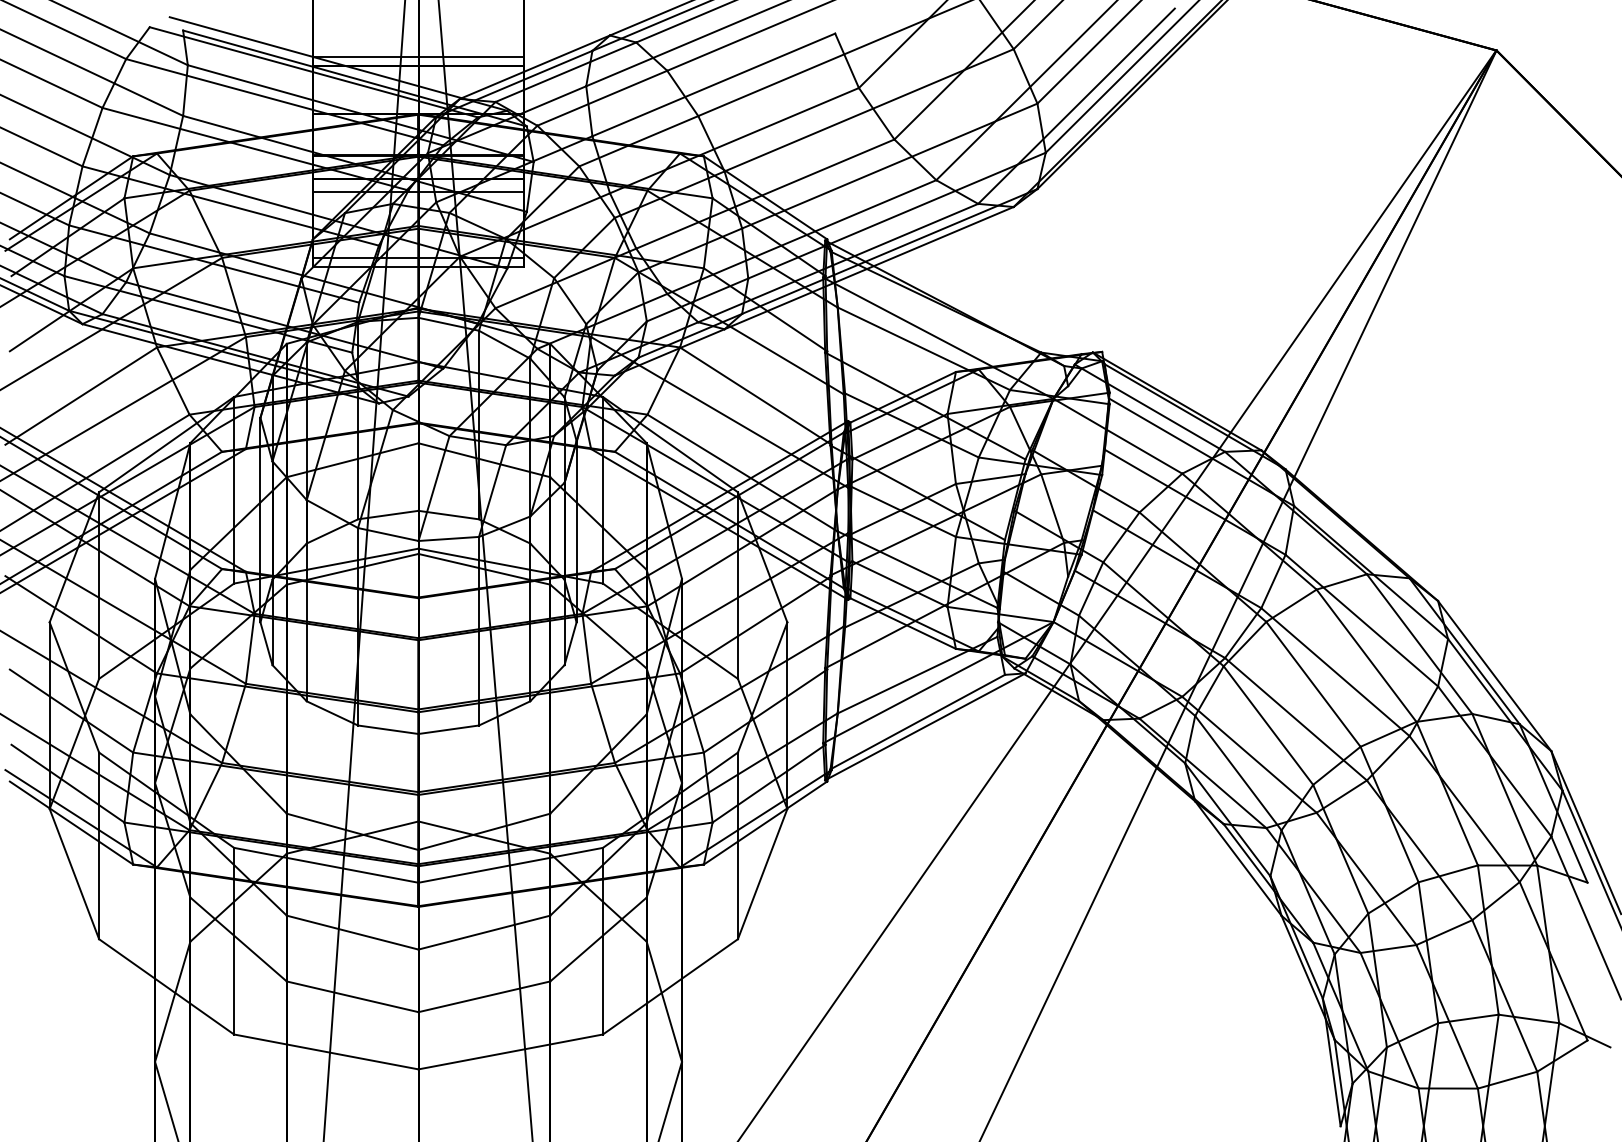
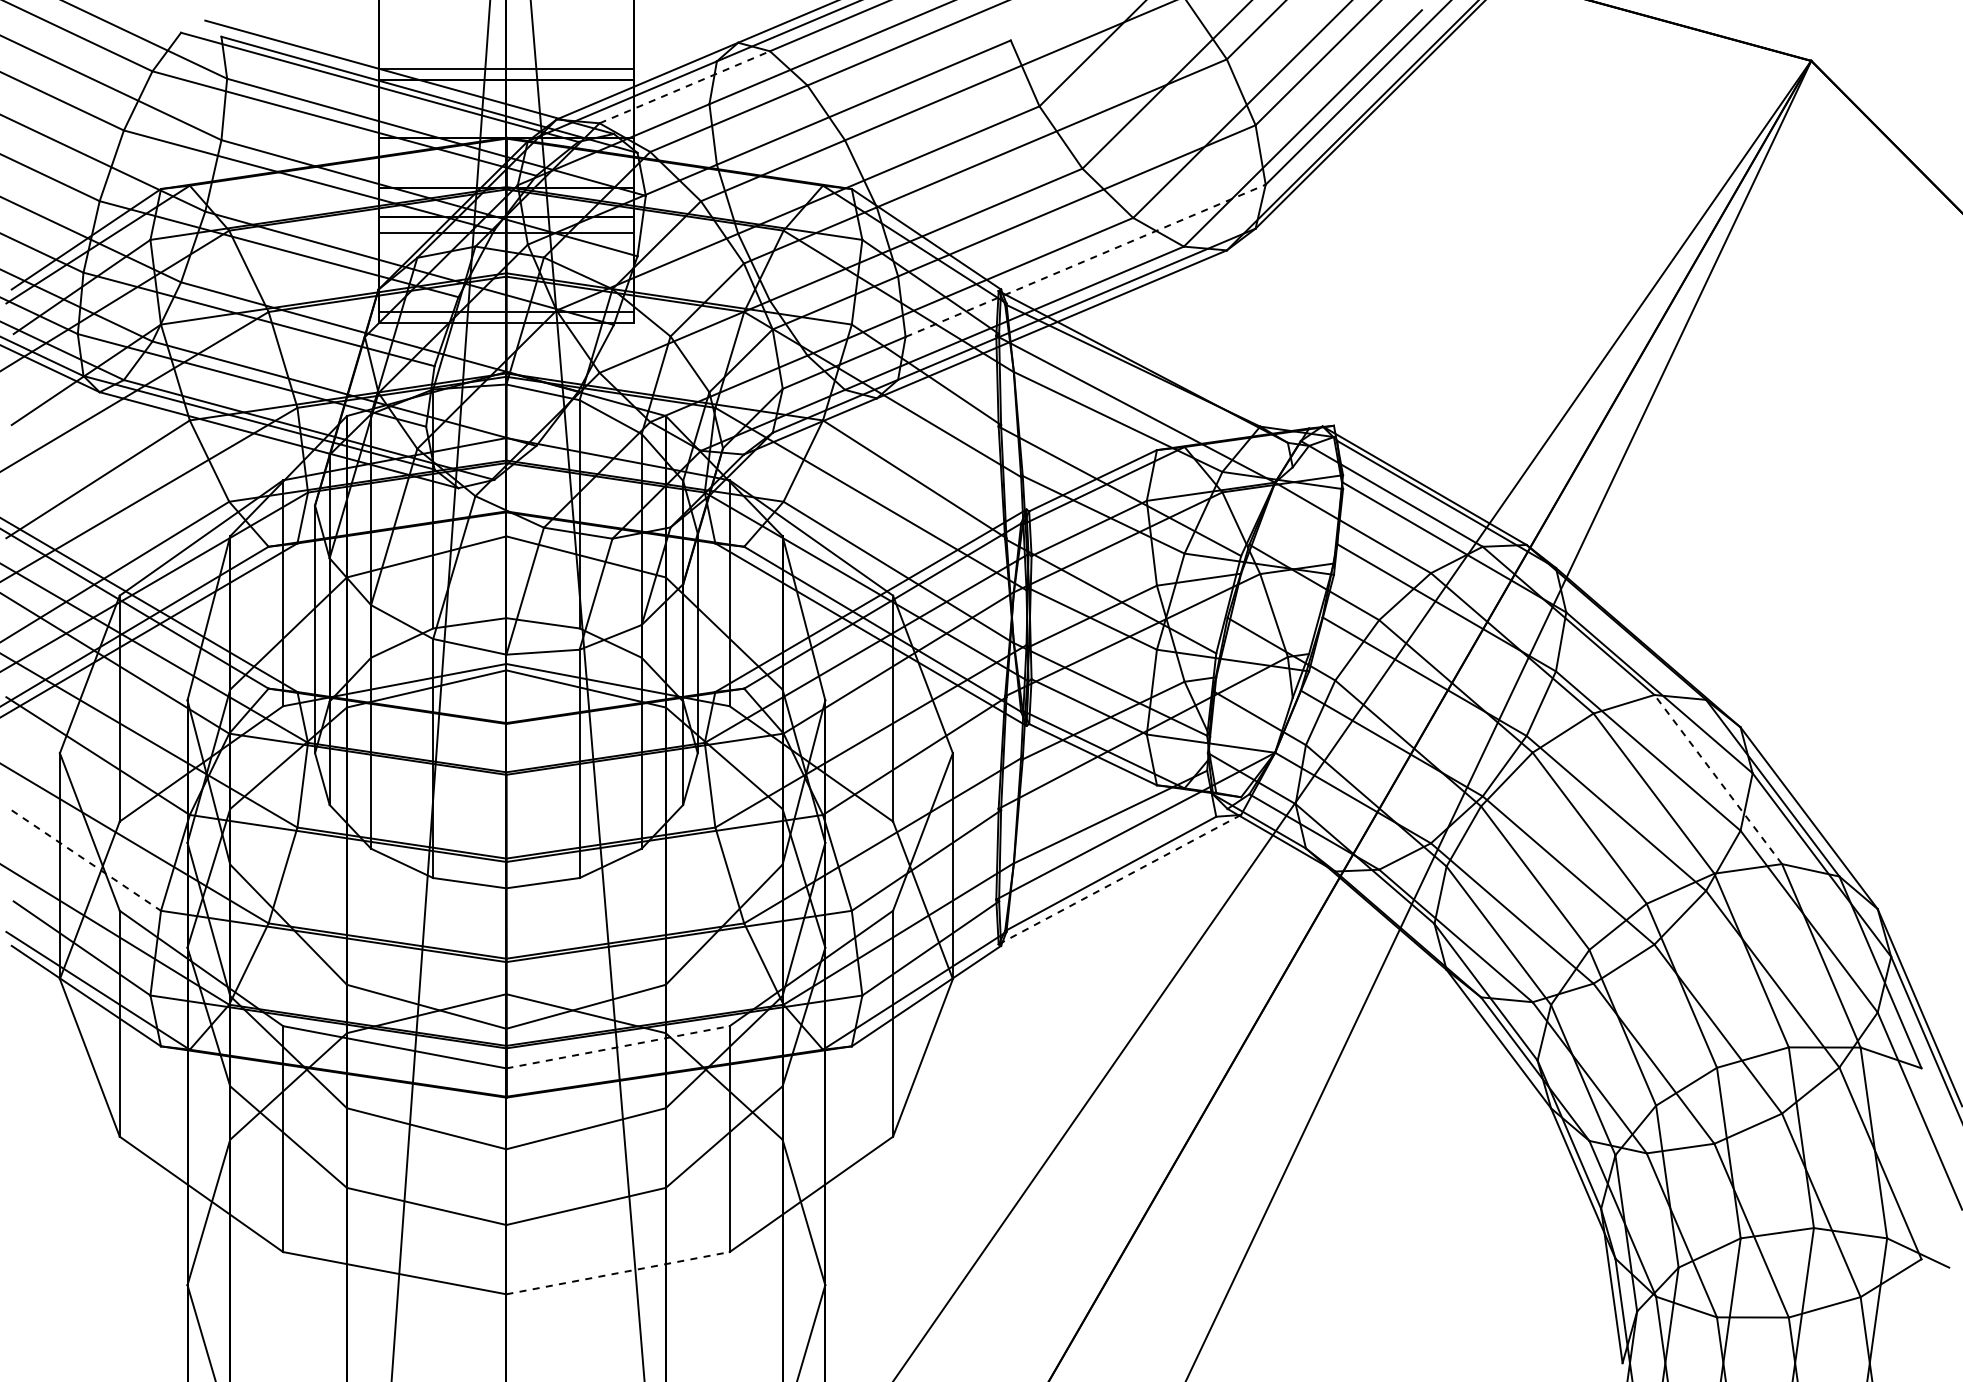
line: (565, 72) -> (684, 87), solid -> dashed
line: (897, 215) -> (1086, 260), solid -> dashed
line: (1419, 644) -> (1718, 779), solid -> dashed
line: (71, 711) -> (86, 860), solid -> dashed
line: (925, 726) -> (1120, 879), solid -> dashed
line: (511, 865) -> (618, 1047), solid -> dashed
line: (511, 1052) -> (618, 1273), solid -> dashed

